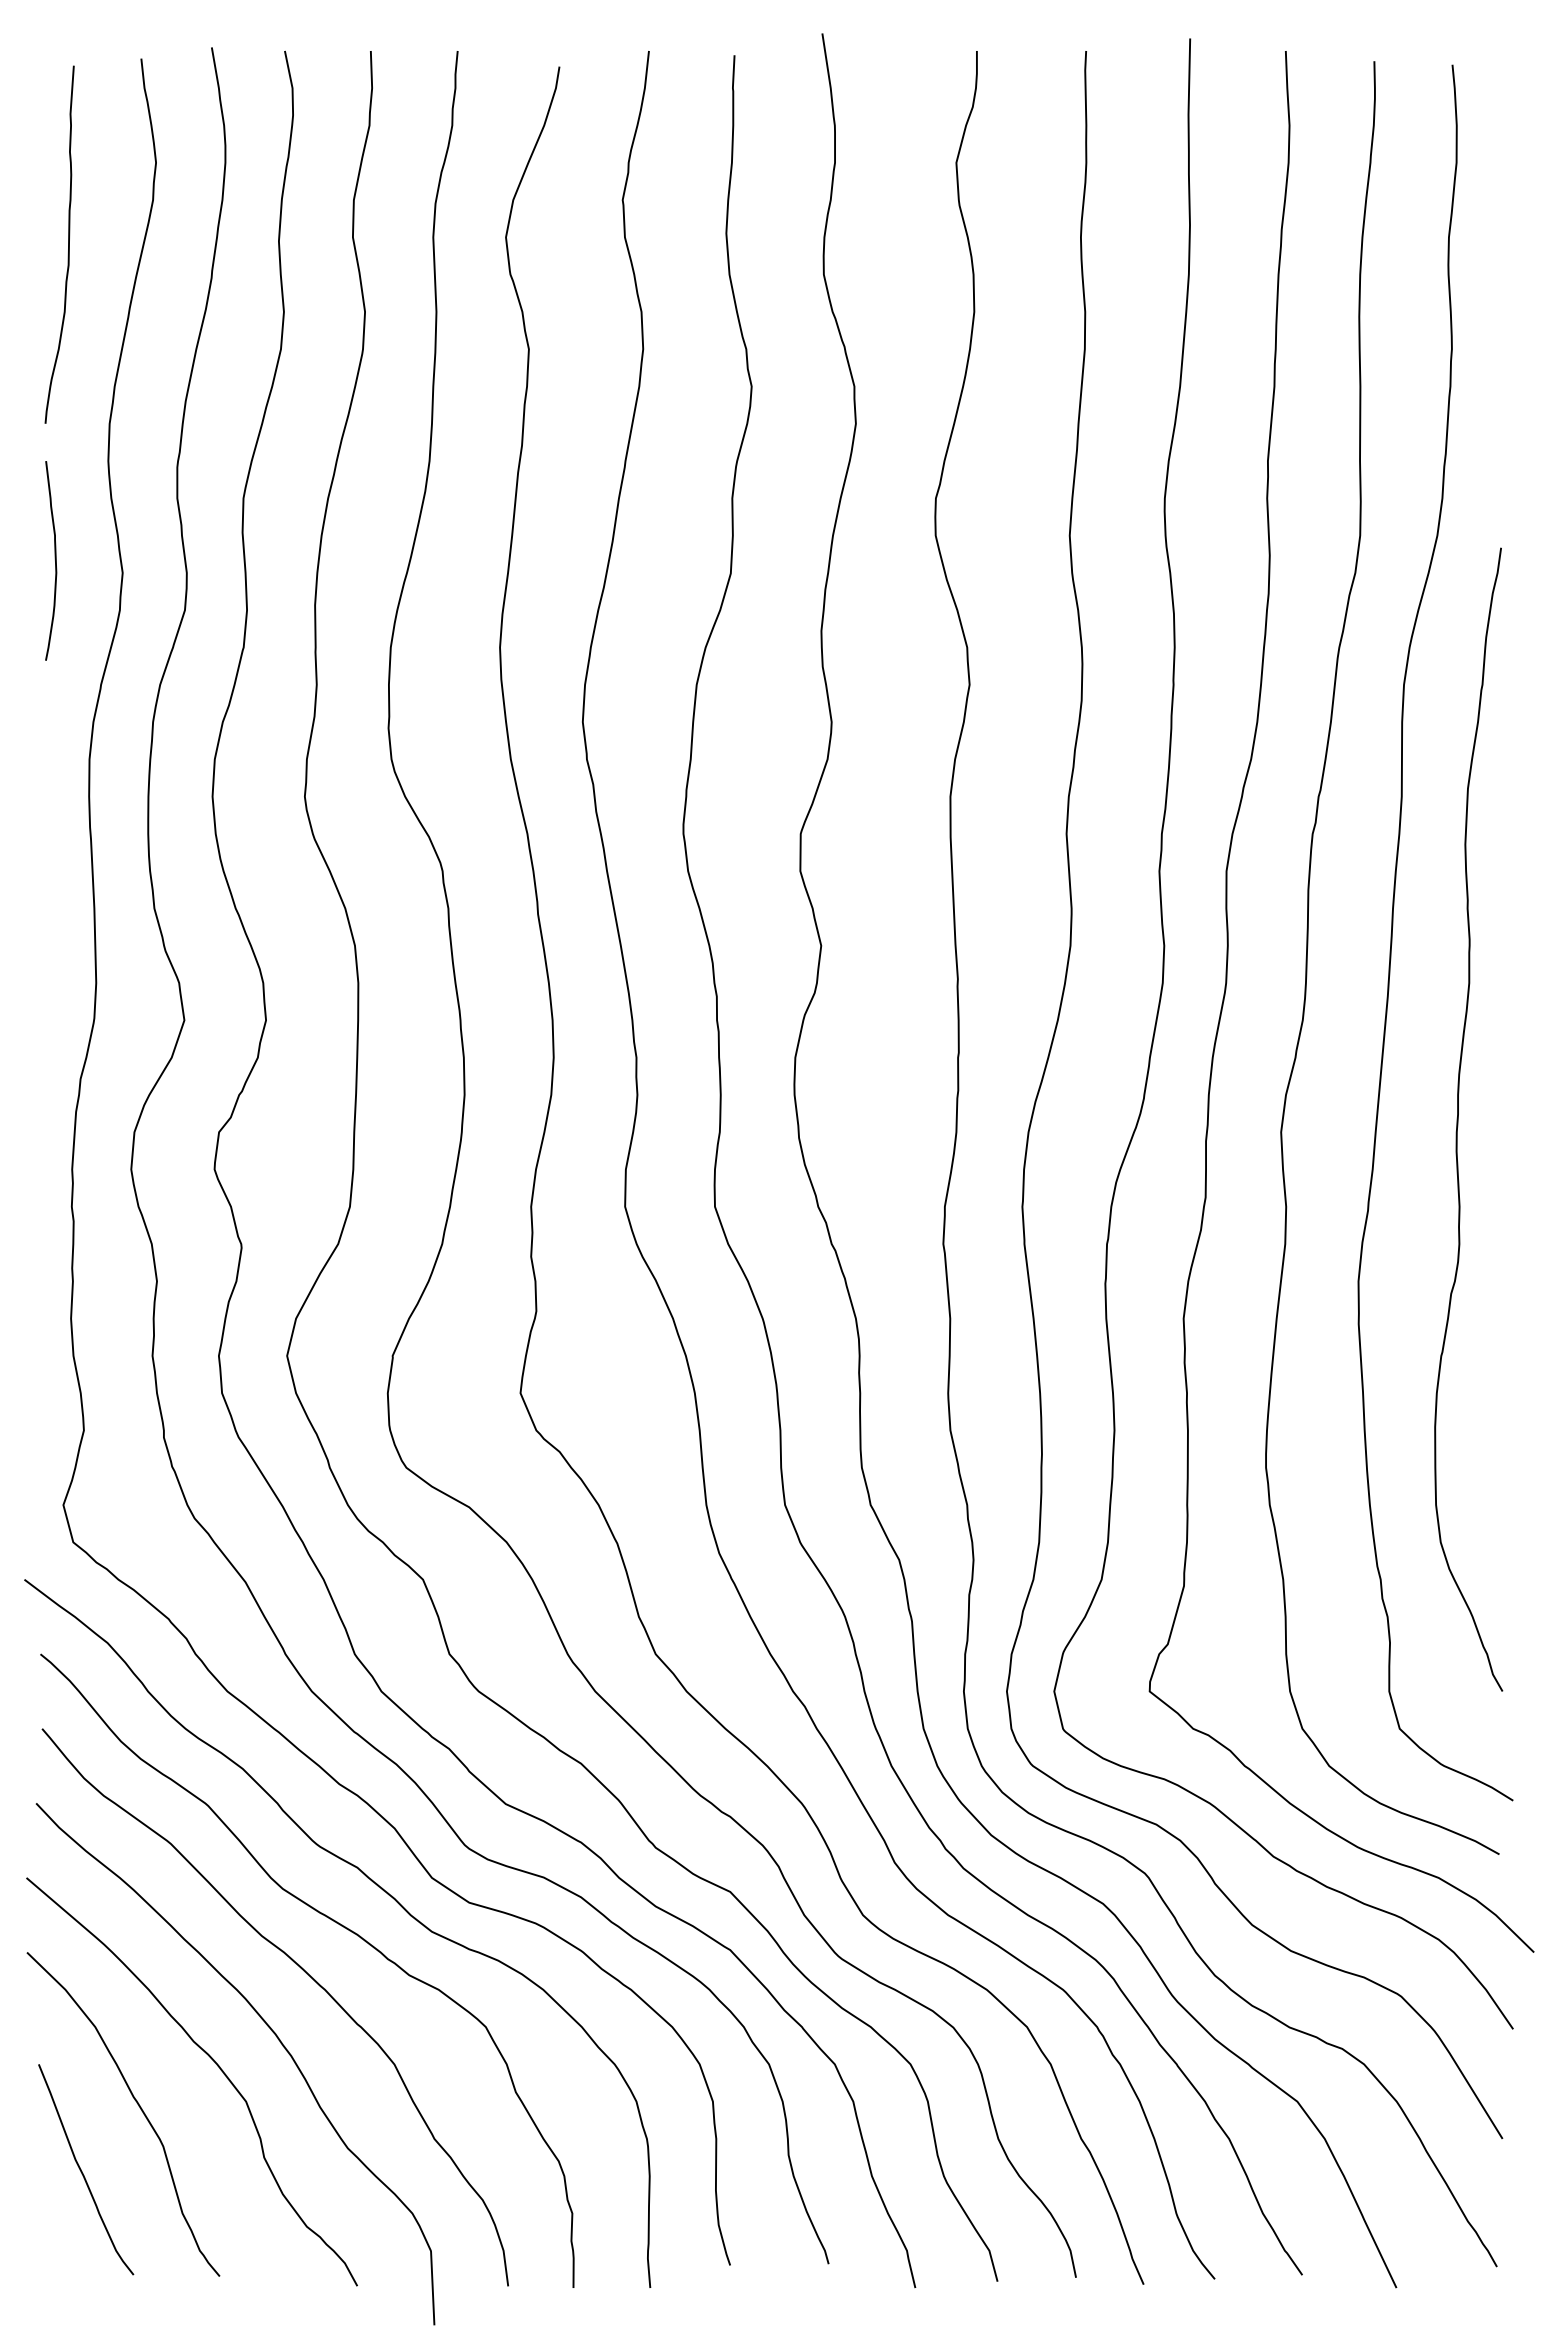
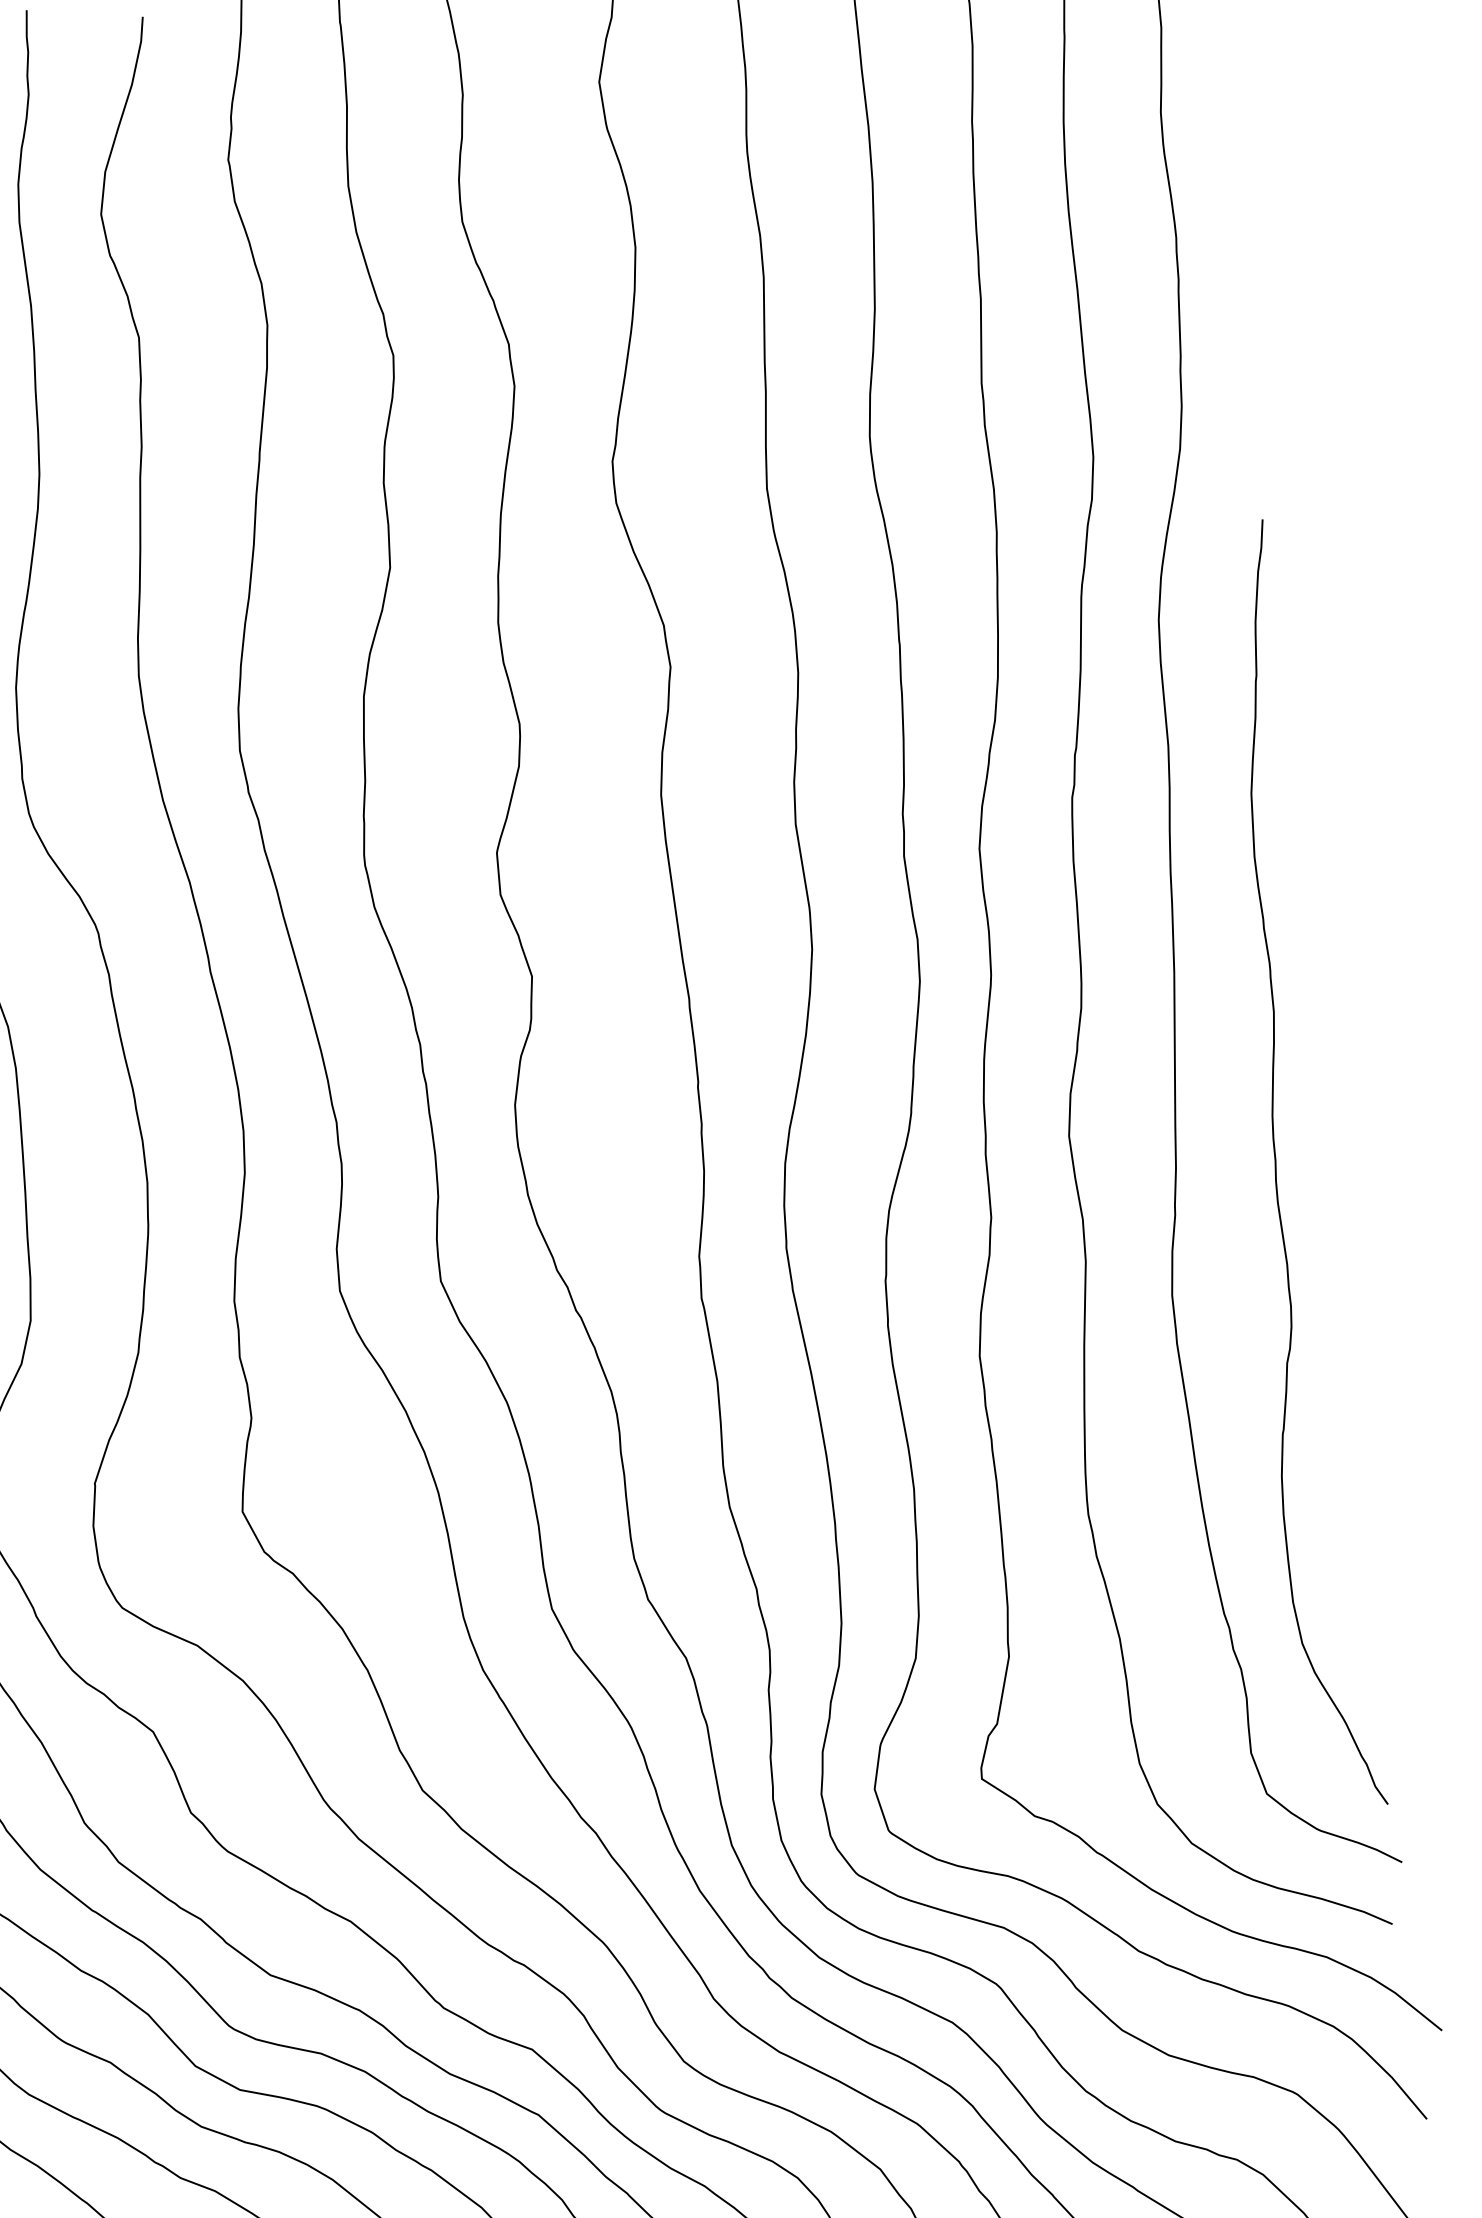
curve: (1458, 1119) -> (1276, 1166), moved

